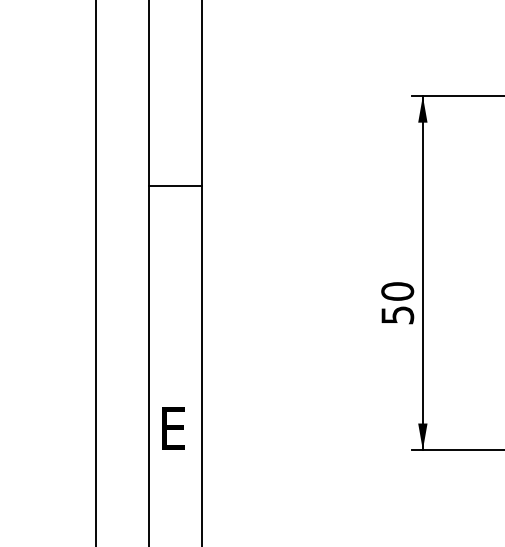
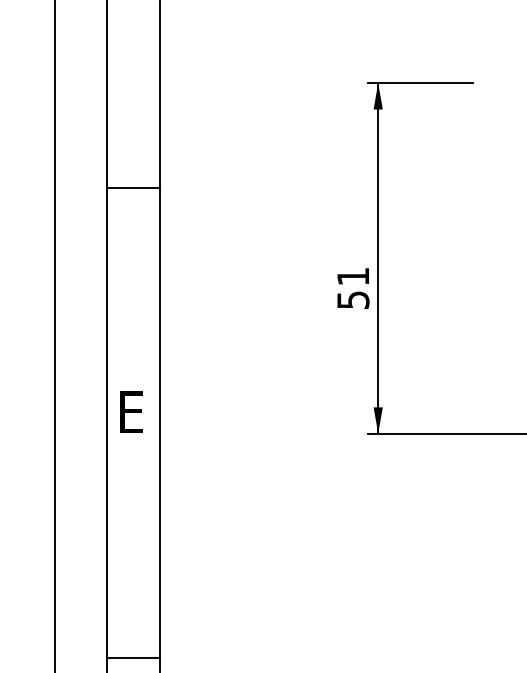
line: (175, 186) -> (133, 188), moved
text: (397, 291) -> (353, 276), 50 -> 51

